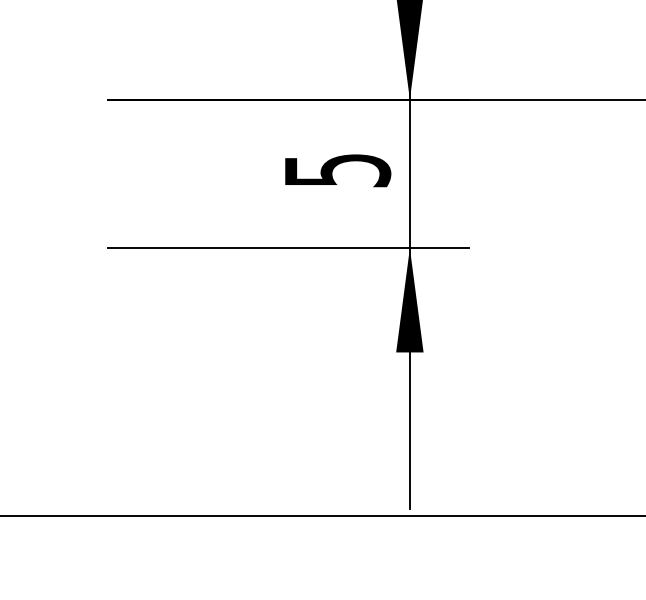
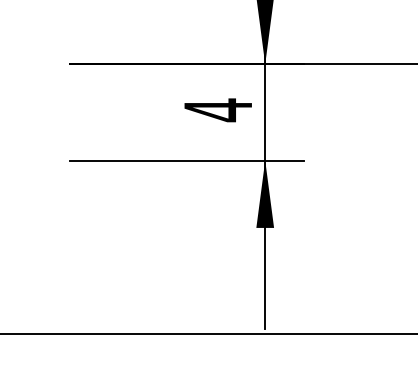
text: (337, 170) -> (218, 110), 5 -> 4

